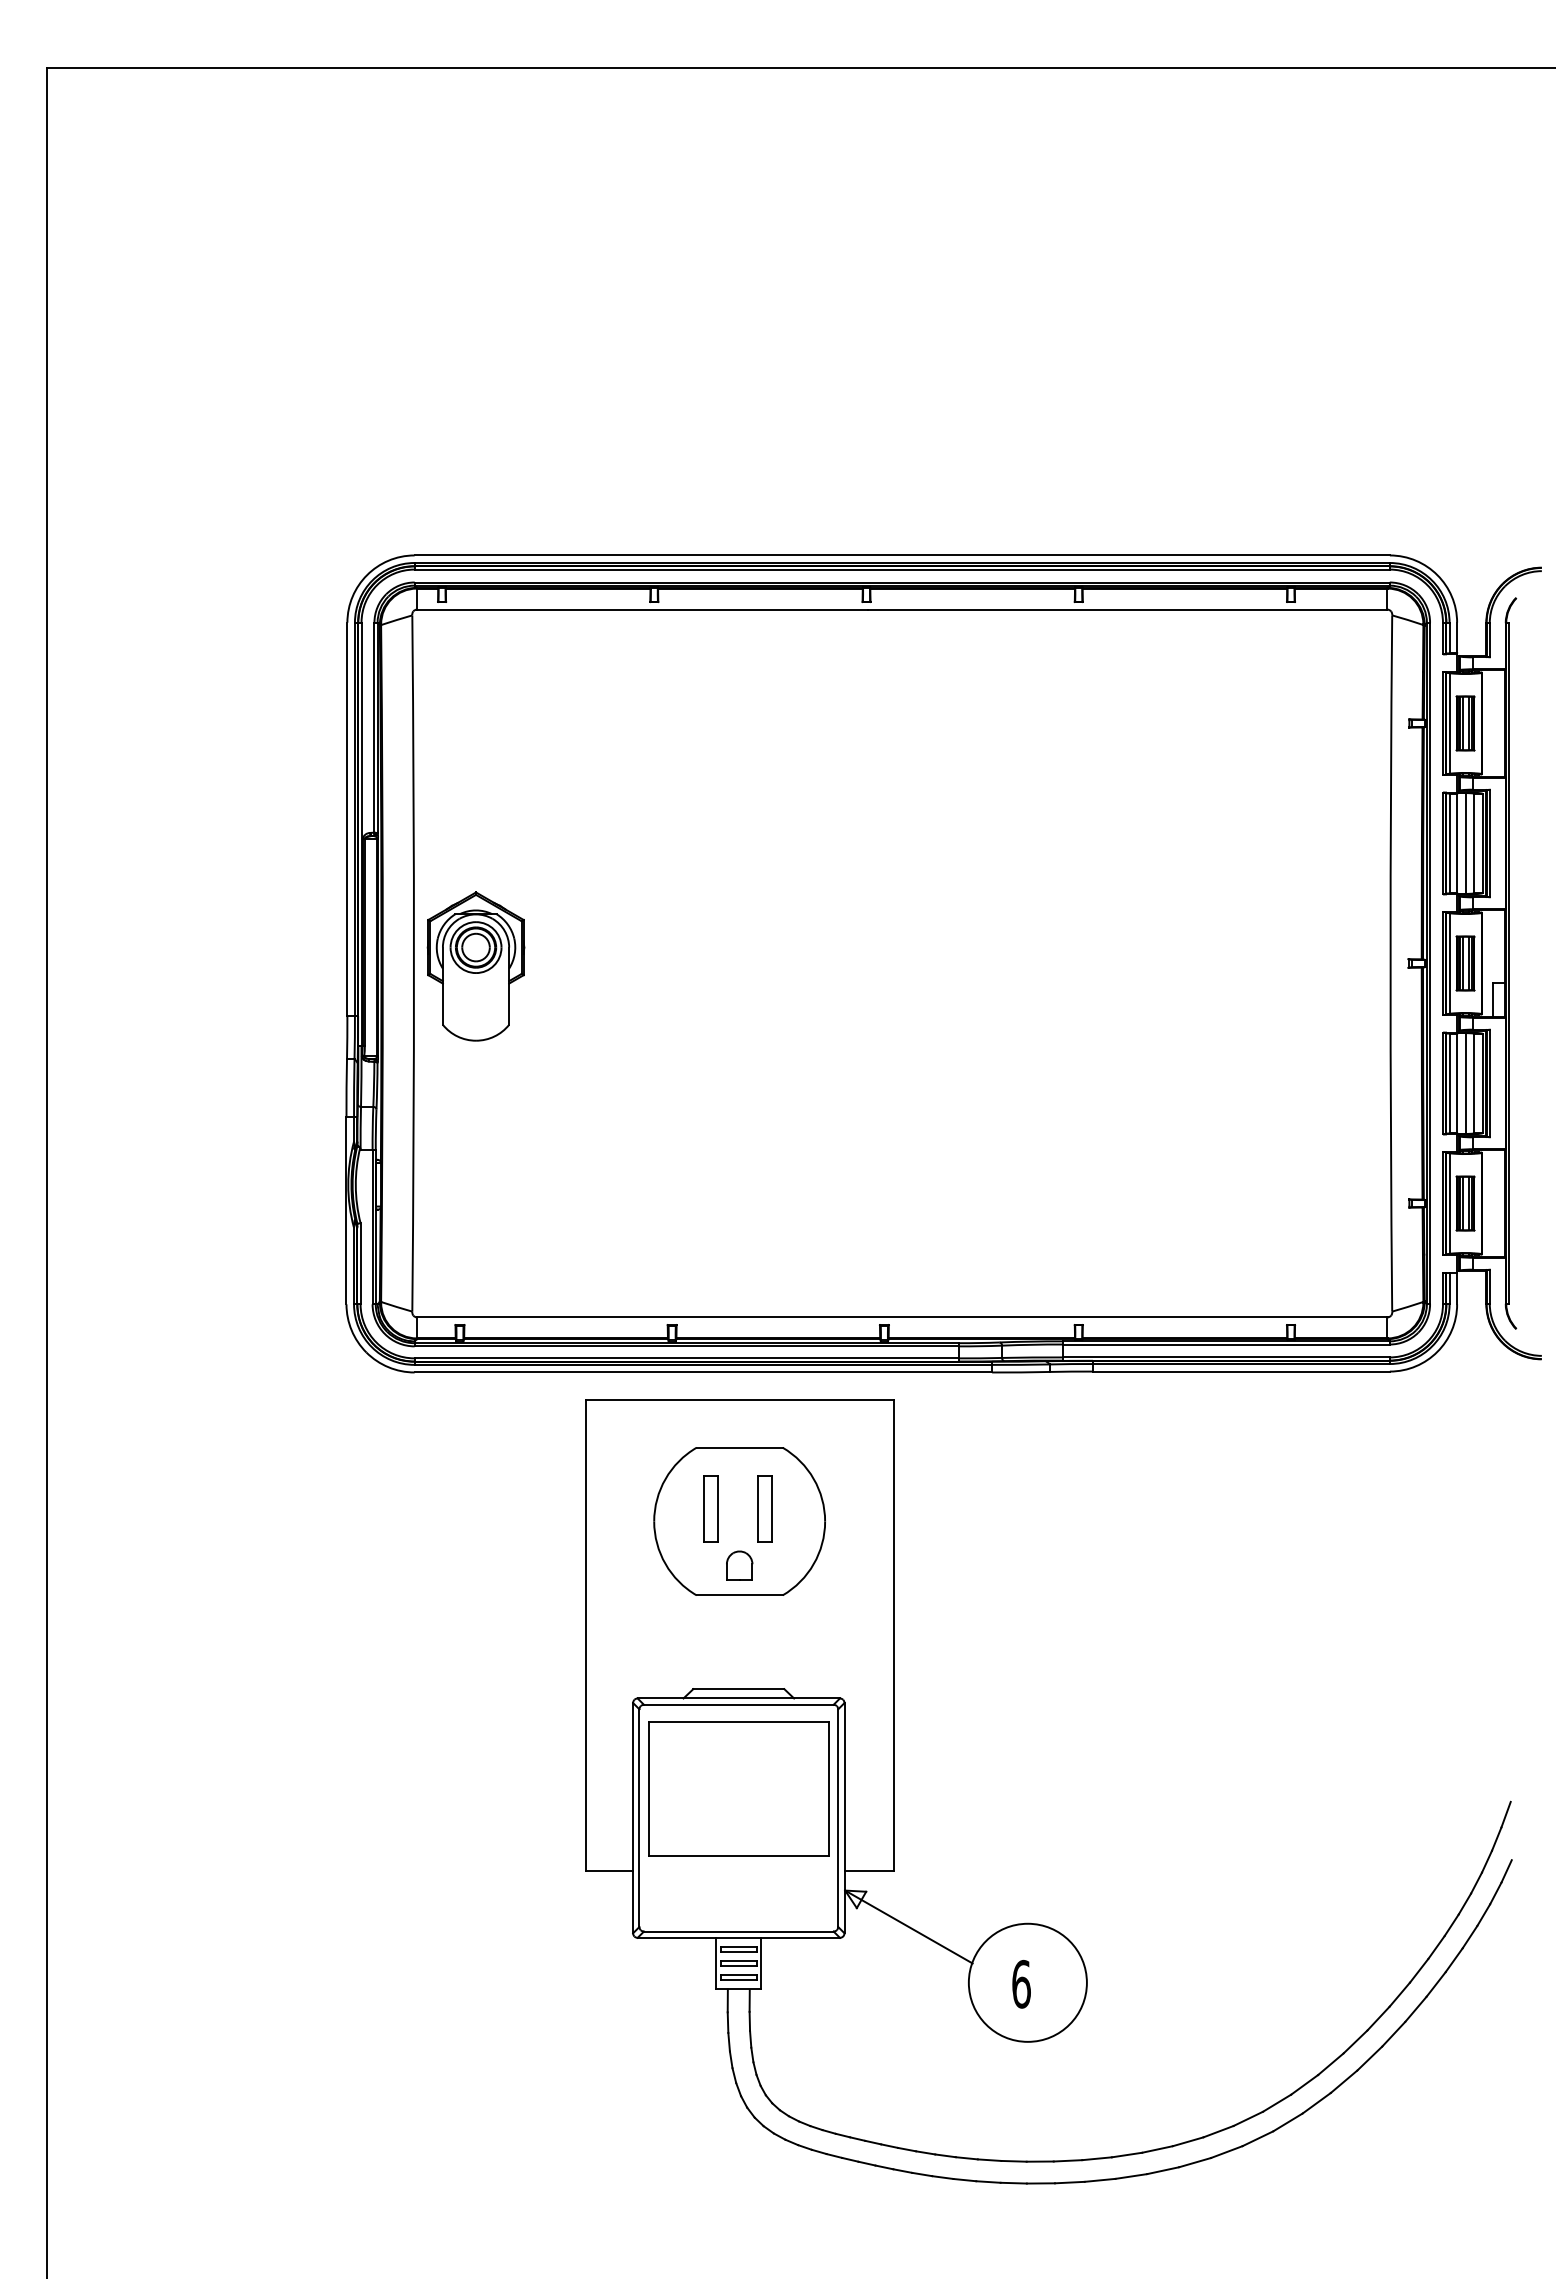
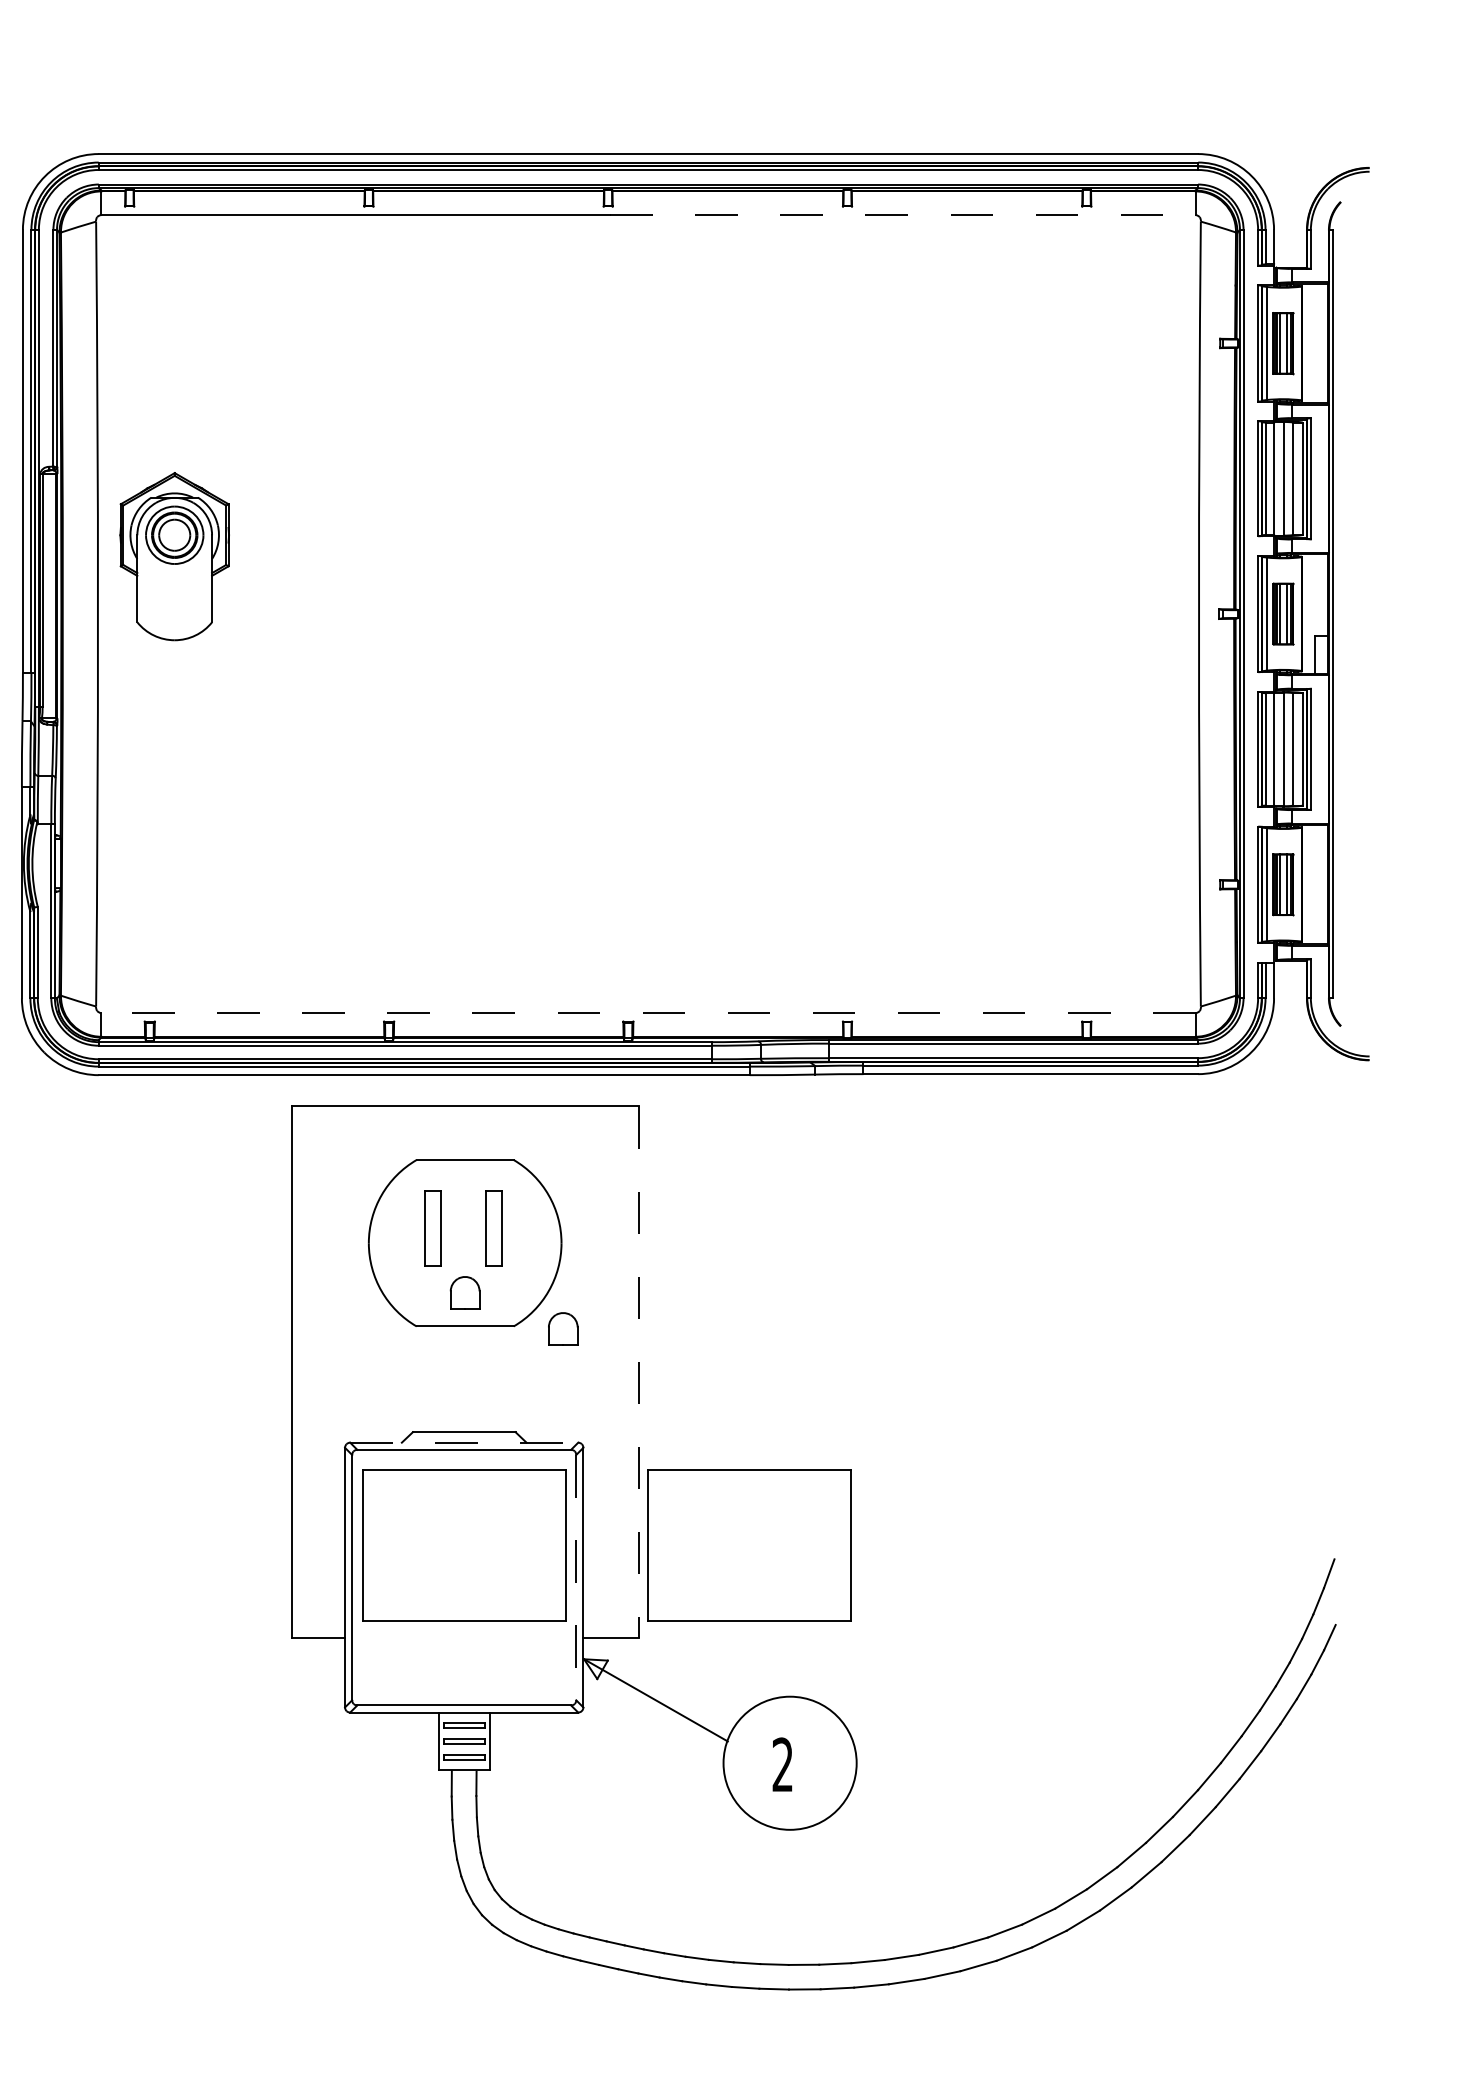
line: (1127, 609) -> (902, 214), solid -> dashed
part: (475, 966) -> (174, 556), moved
line: (901, 1317) -> (647, 1013), solid -> dashed
part: (826, 1597) -> (563, 1328), added
line: (893, 1635) -> (638, 1371), solid -> dashed
line: (739, 1698) -> (464, 1442), solid -> dashed
part: (991, 1788) -> (749, 1544), added
line: (838, 1818) -> (576, 1578), solid -> dashed
text: (1021, 1983) -> (782, 1764), 6 -> 2

